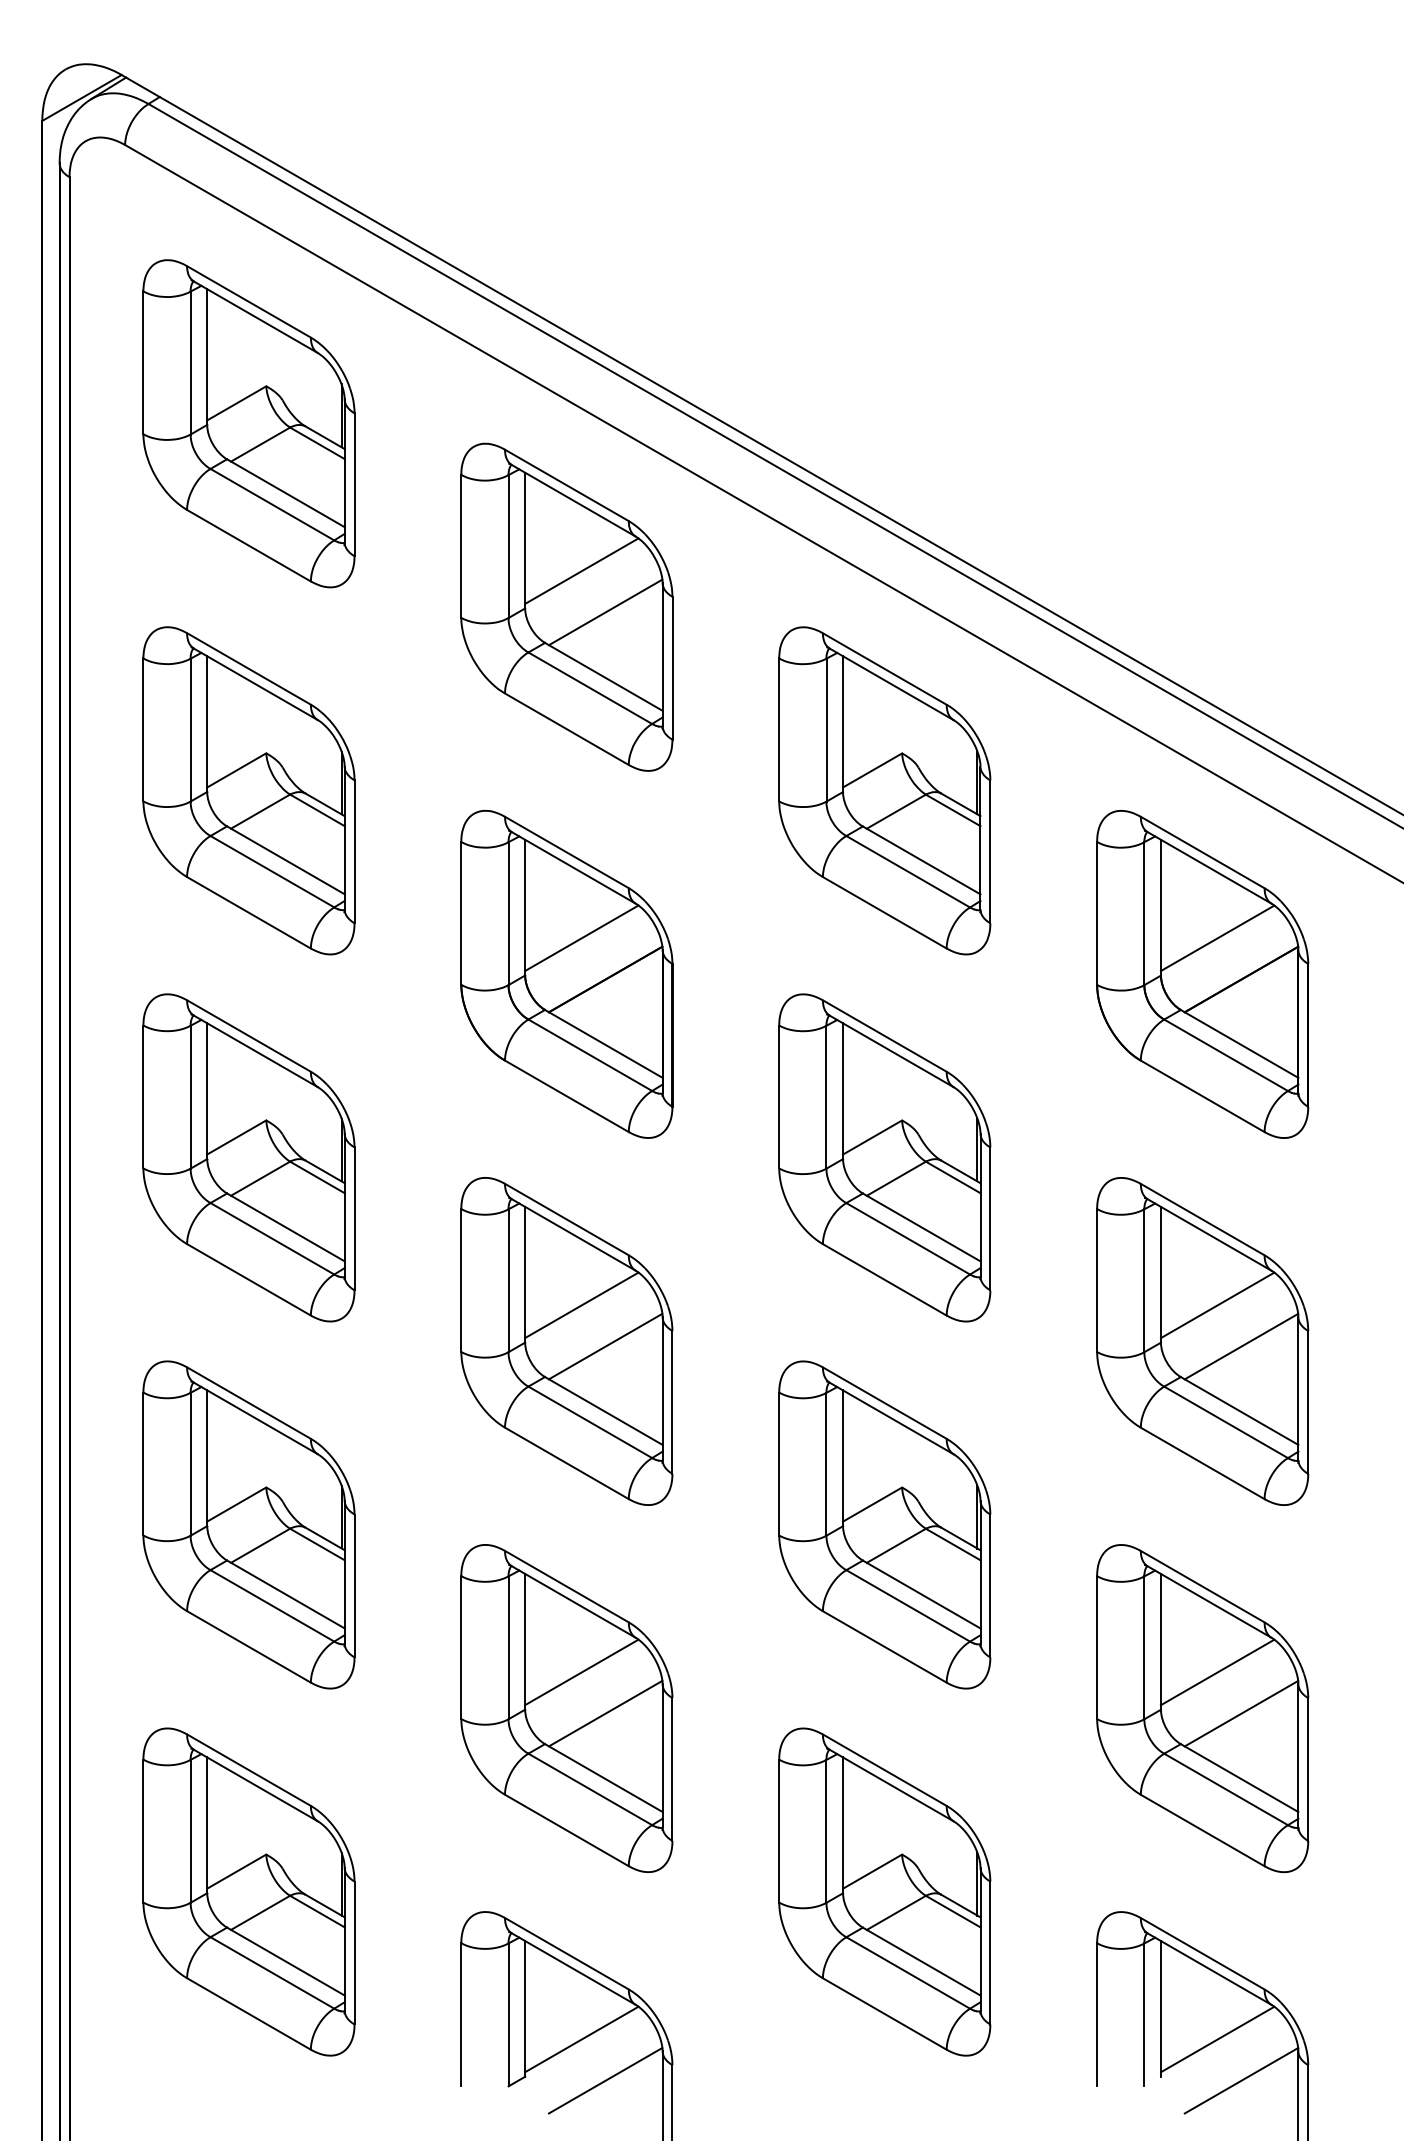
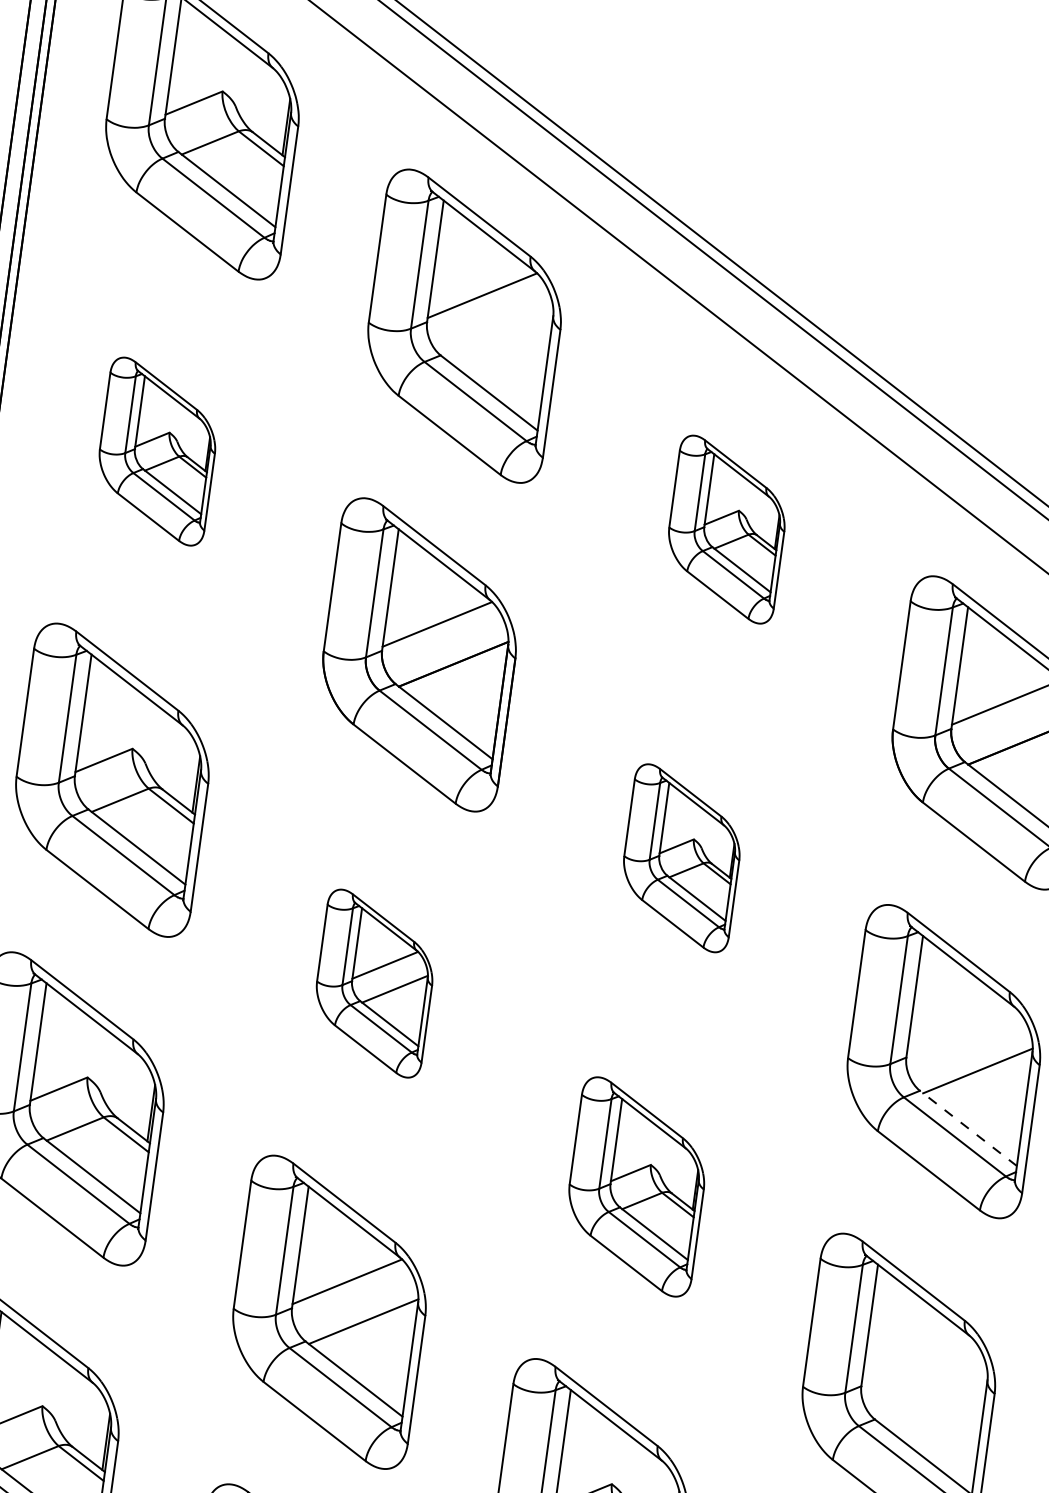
line: (605, 612) -> (498, 335), removed
part: (248, 790) -> (157, 451), size x0.6
part: (884, 790) -> (726, 529), size x0.6
part: (884, 1157) -> (681, 857), size x0.6
line: (1217, 1305) -> (961, 1031), removed
part: (566, 1341) -> (374, 983), size x0.6
line: (1239, 1411) -> (968, 1128), solid -> dashed
part: (884, 1524) -> (636, 1186), size x0.7
line: (1217, 1672) -> (916, 1359), removed
line: (1241, 1713) -> (932, 1399), removed

